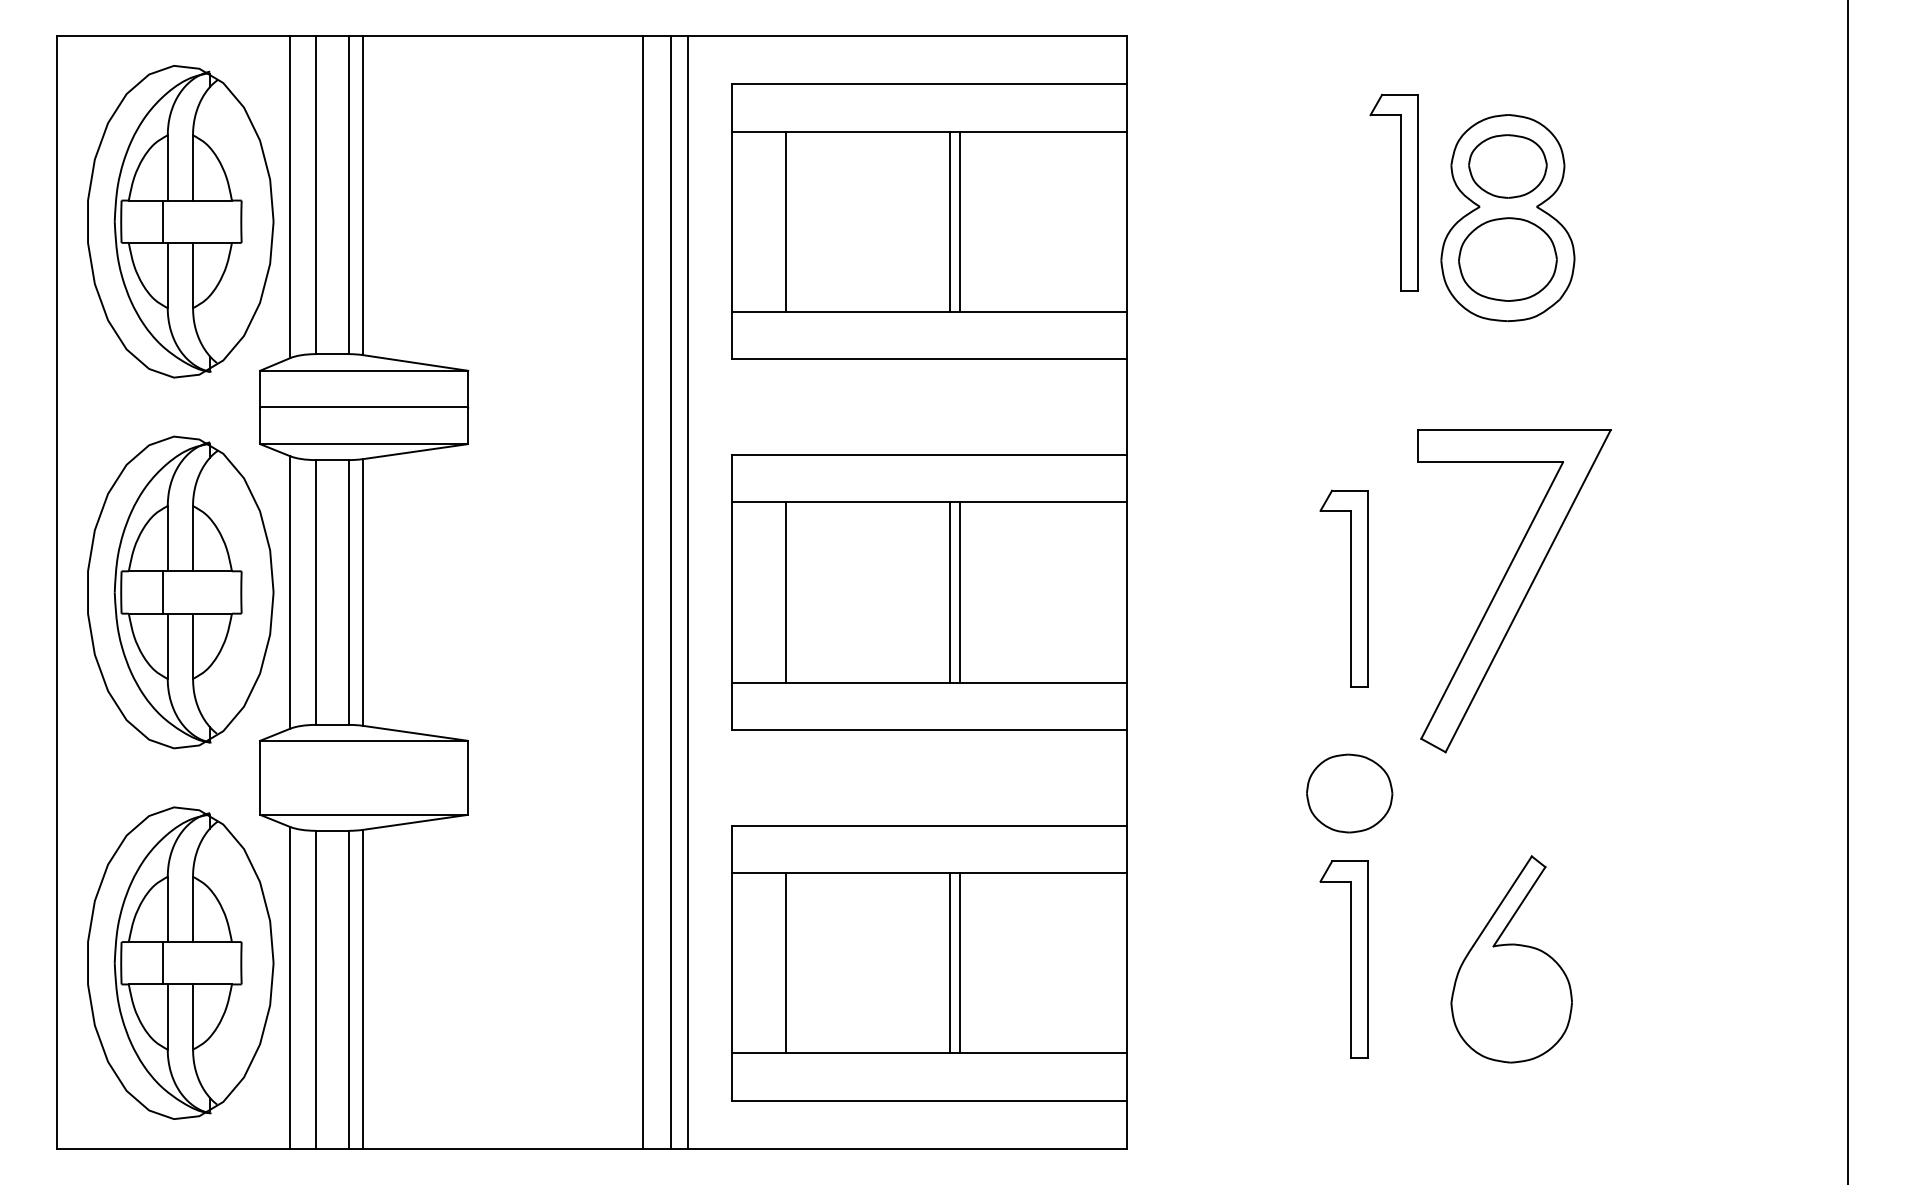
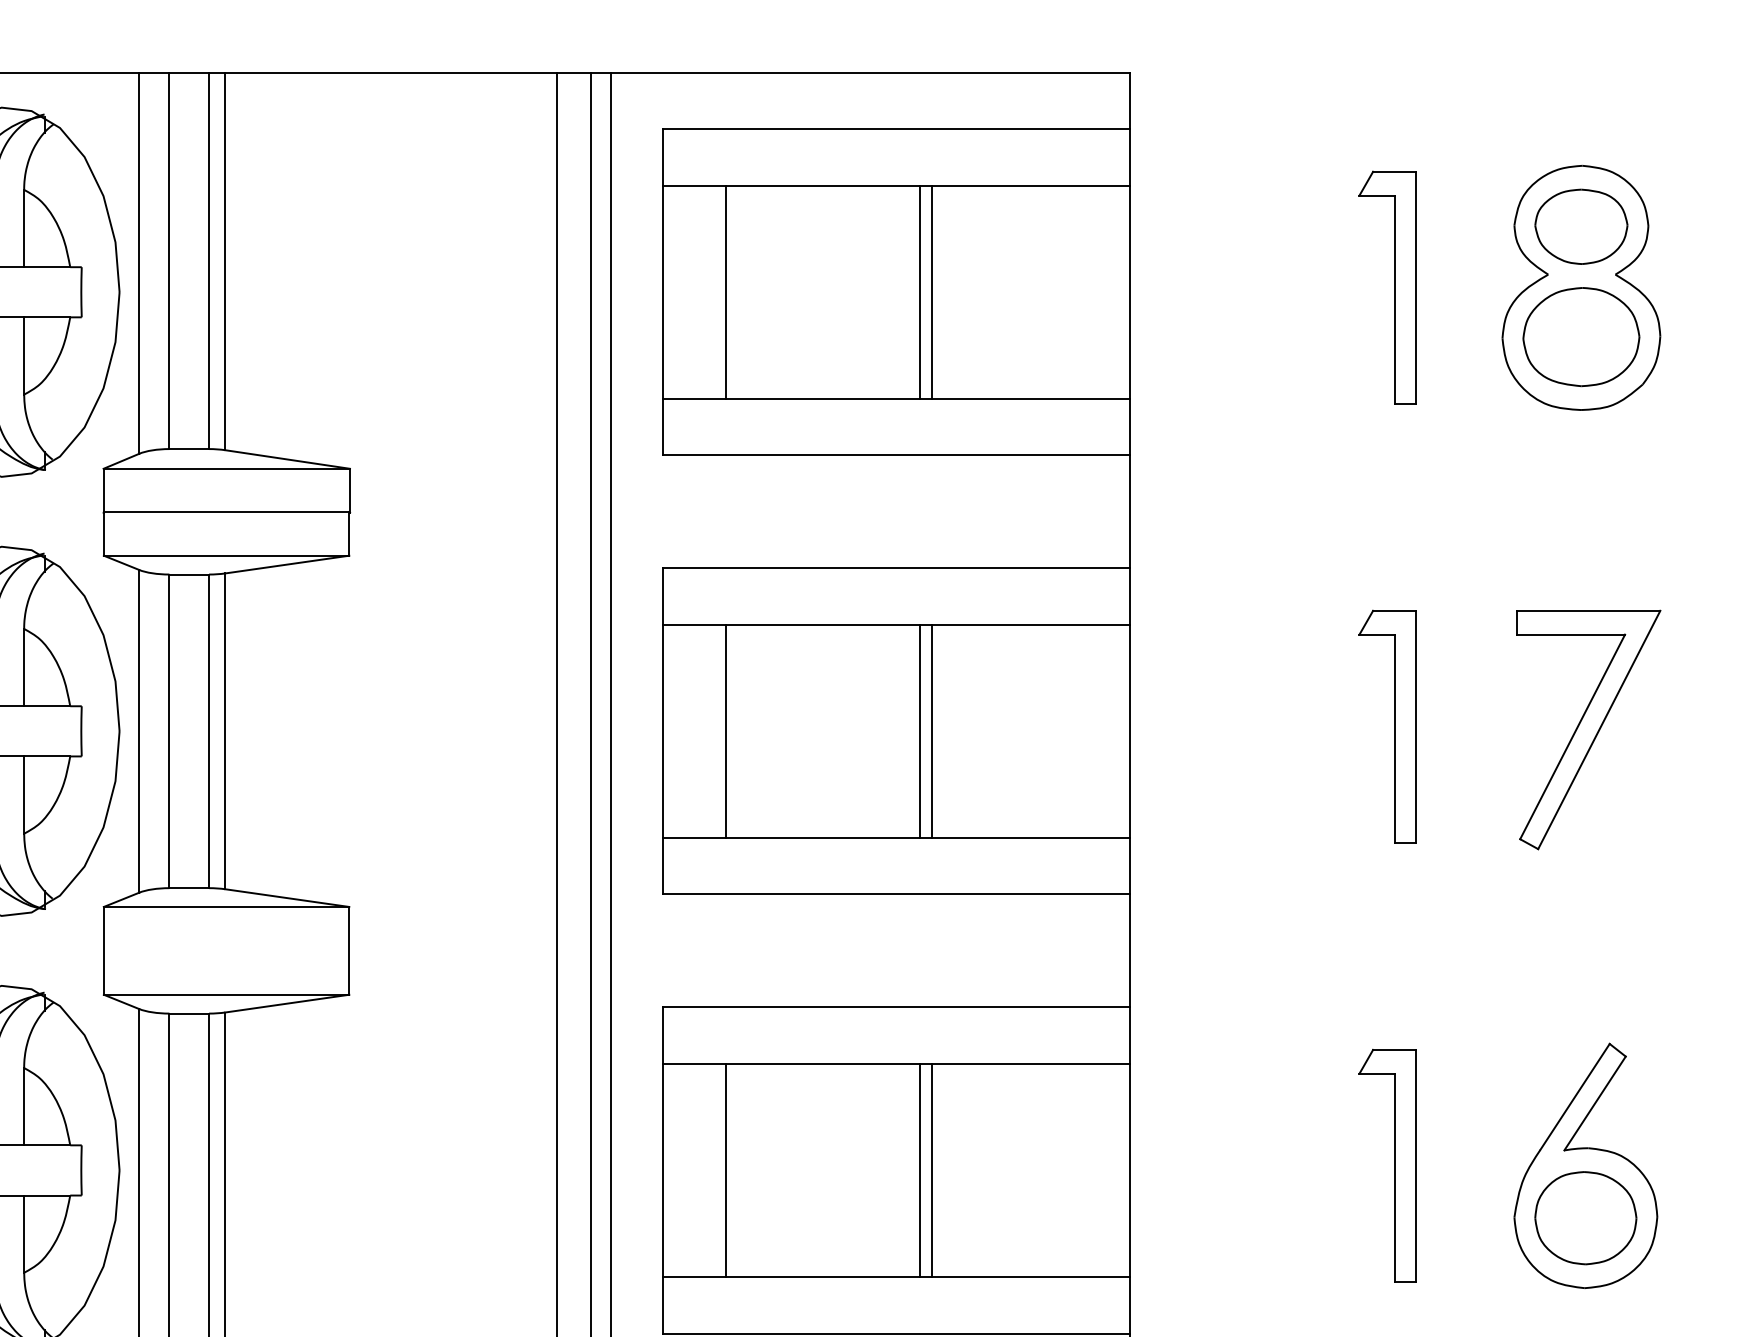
part: (1400, 192) -> (1394, 287), moved
part: (1514, 591) -> (1589, 730), size x0.62
part: (1349, 793) -> (1585, 1218), moved

